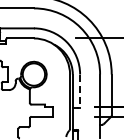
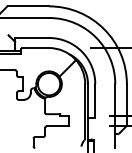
hatch: (52, 58) -> (67, 68), added
line: (80, 91) -> (95, 101), dashed -> solid

